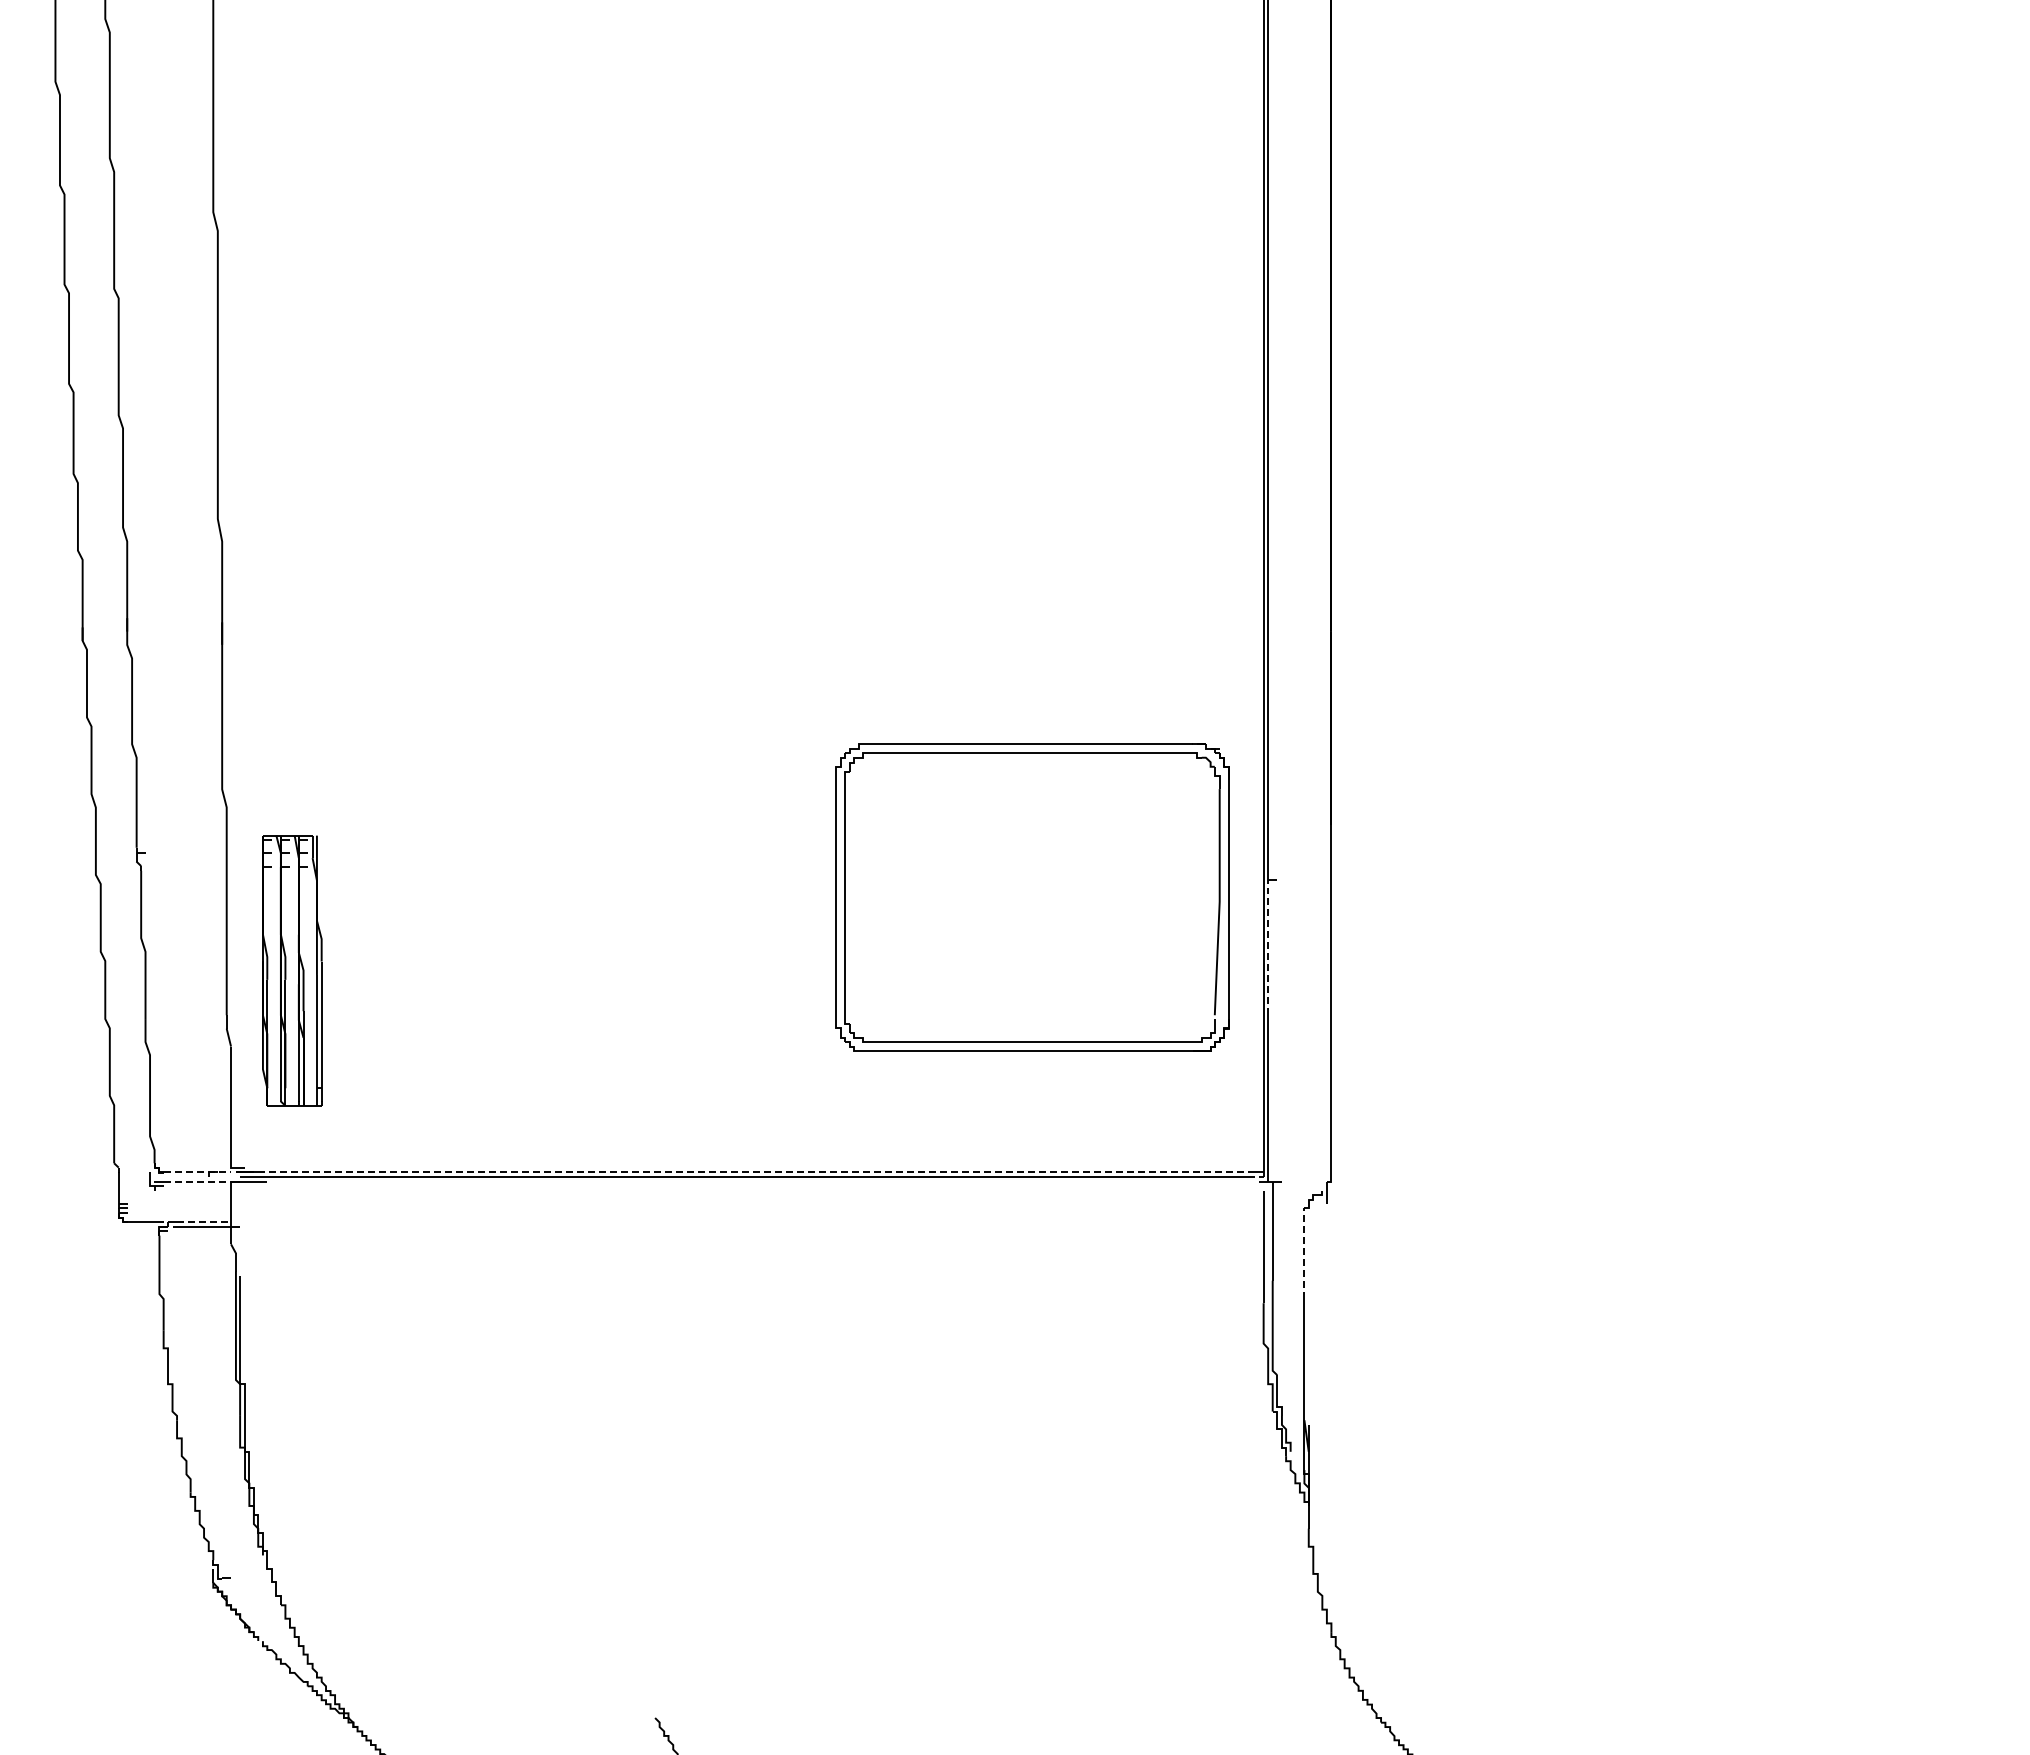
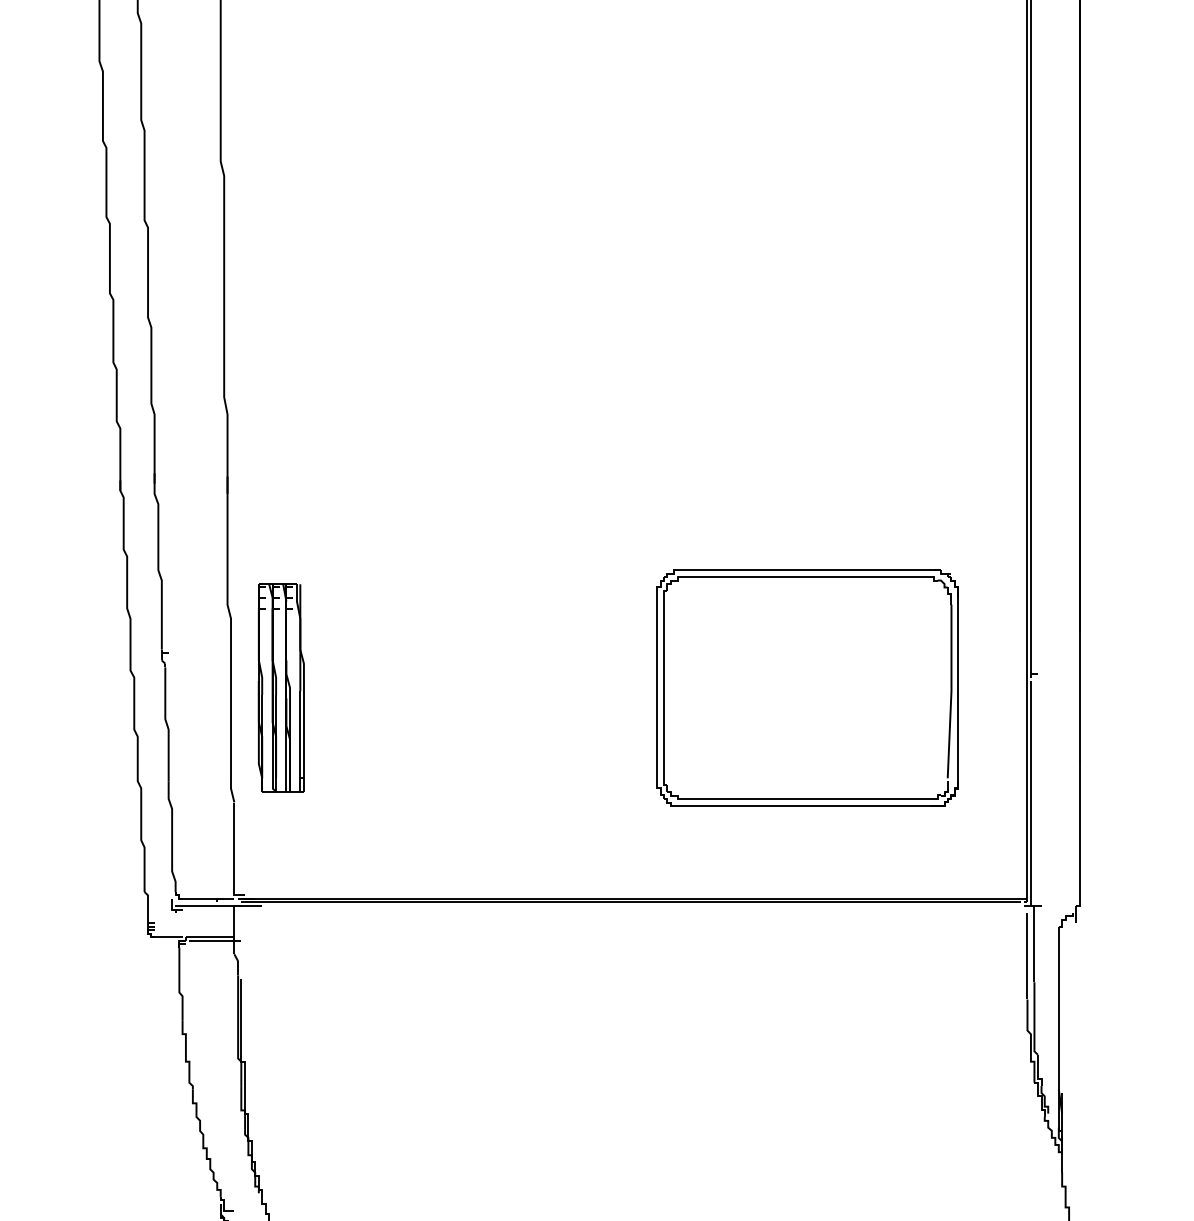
part: (1032, 897) -> (807, 687), moved
line: (1268, 951) -> (1031, 729), dashed -> solid
part: (292, 970) -> (281, 687), moved
line: (197, 1172) -> (208, 899), dashed -> solid
line: (752, 1172) -> (634, 899), dashed -> solid
line: (200, 1181) -> (210, 906), dashed -> solid
line: (204, 1221) -> (213, 936), dashed -> solid
line: (1304, 1253) -> (1058, 961), dashed -> solid

